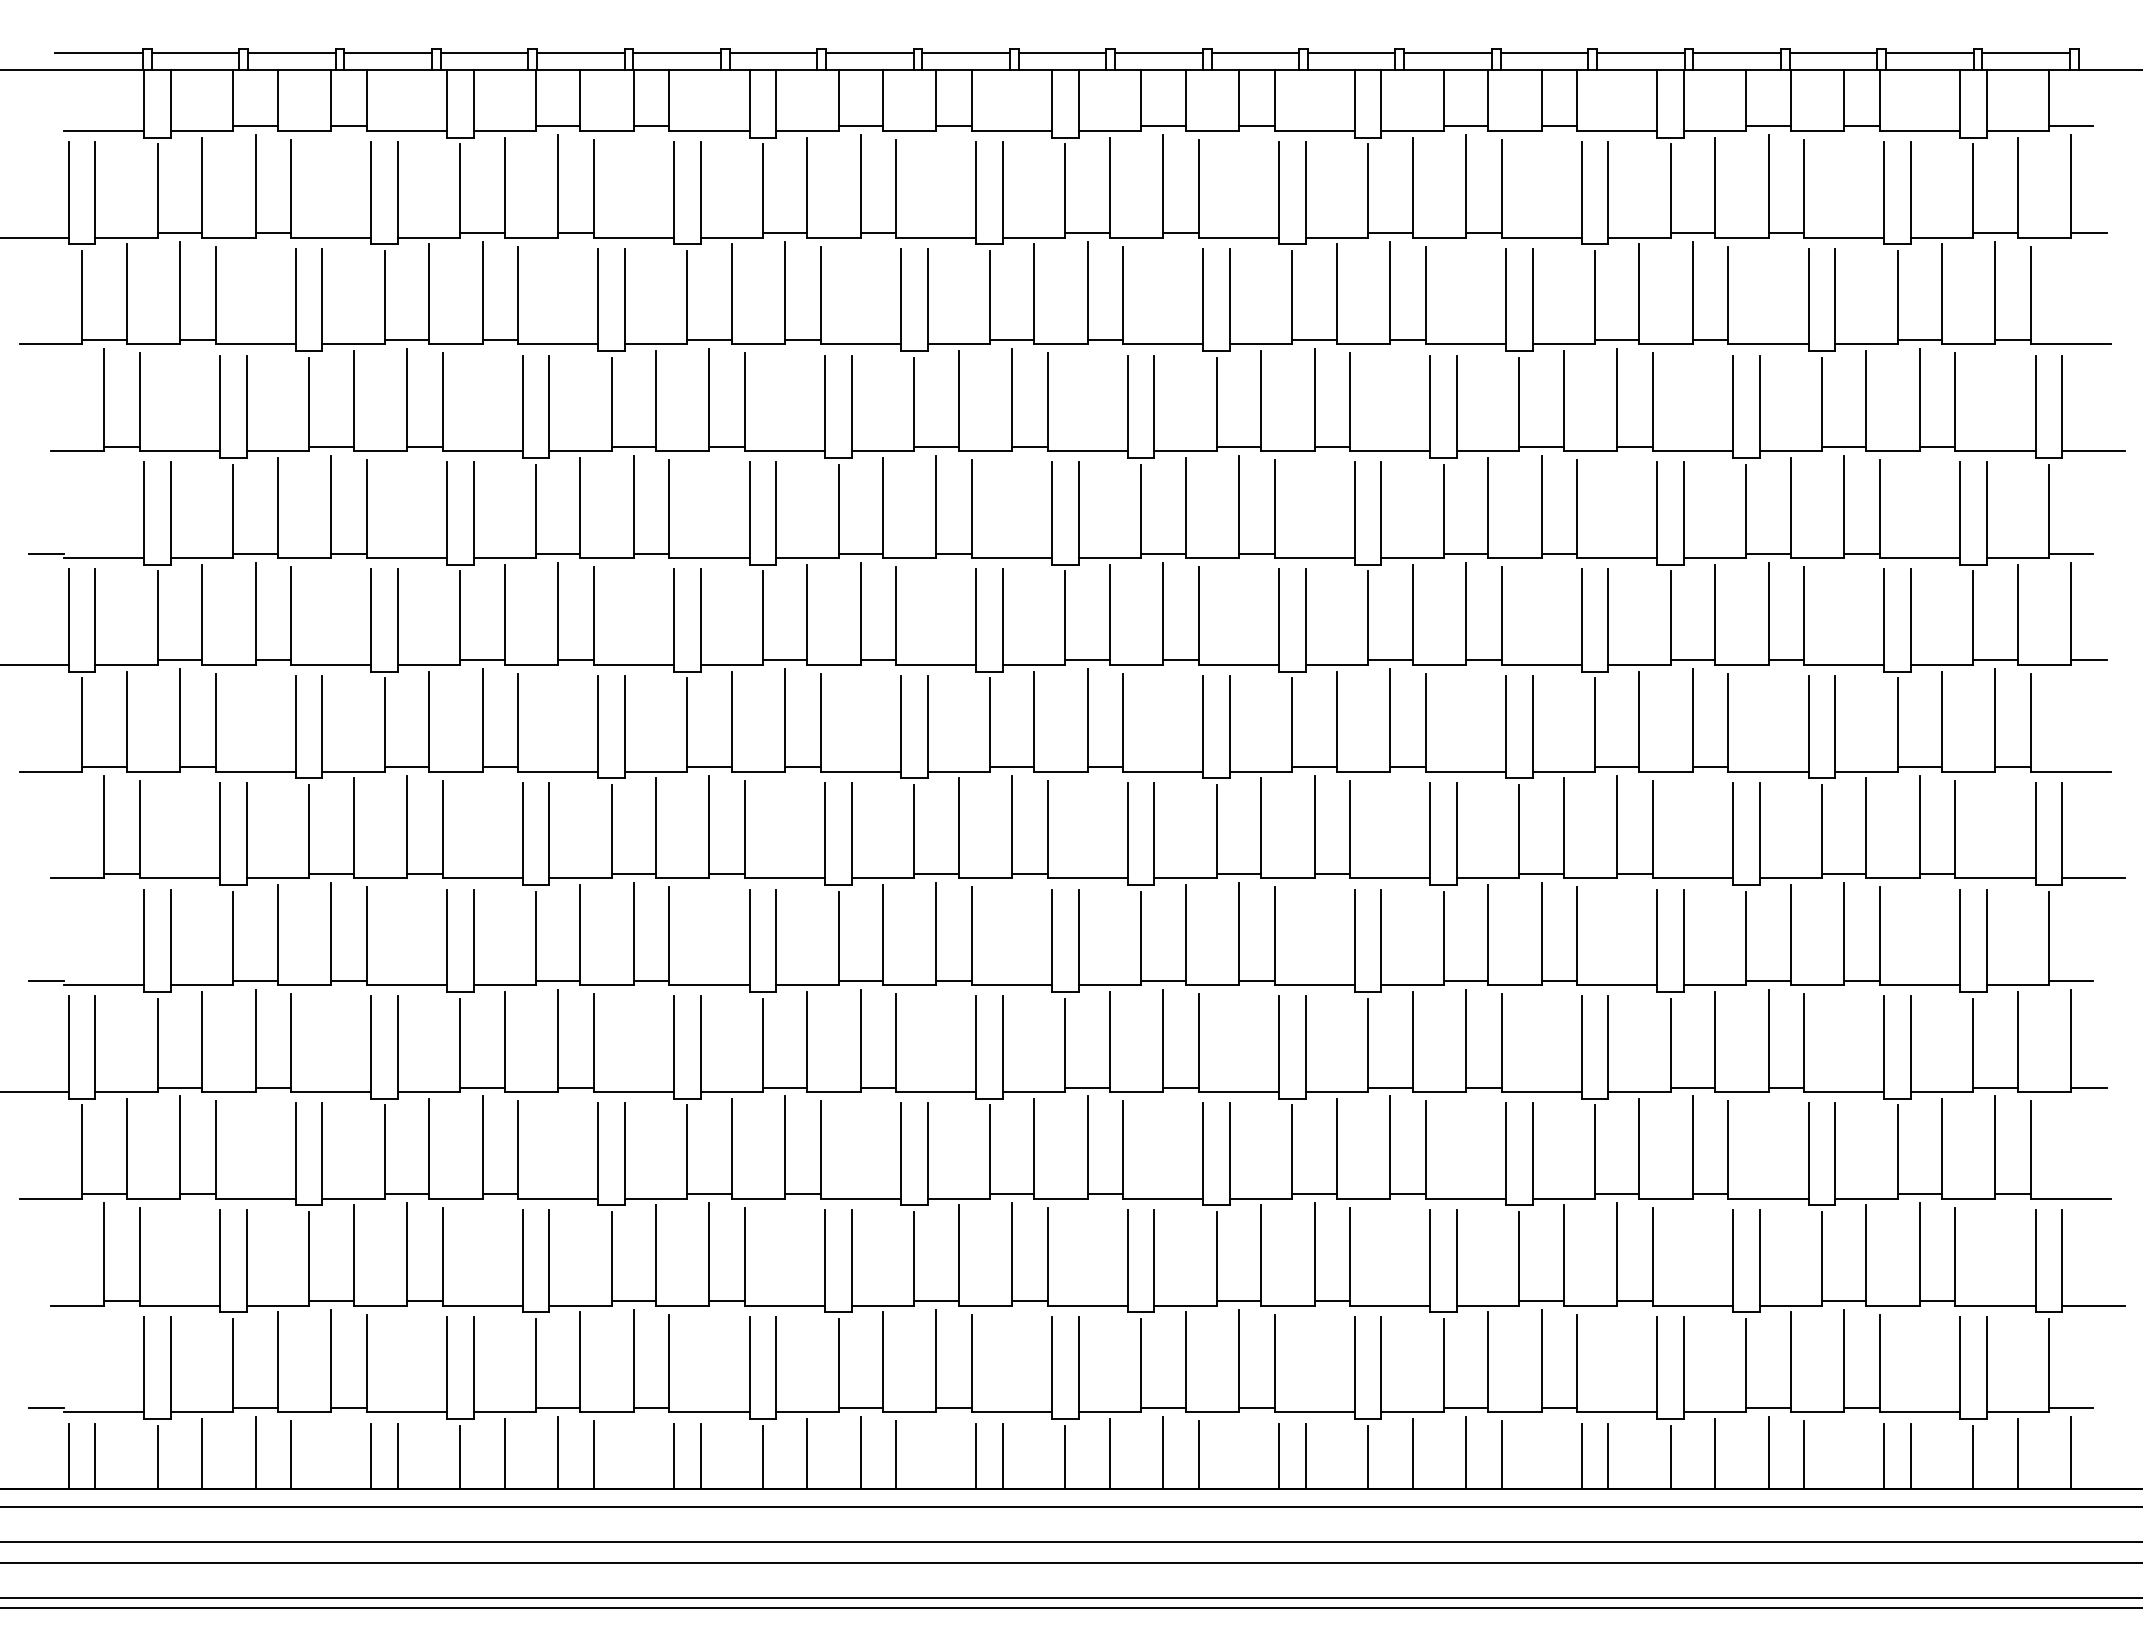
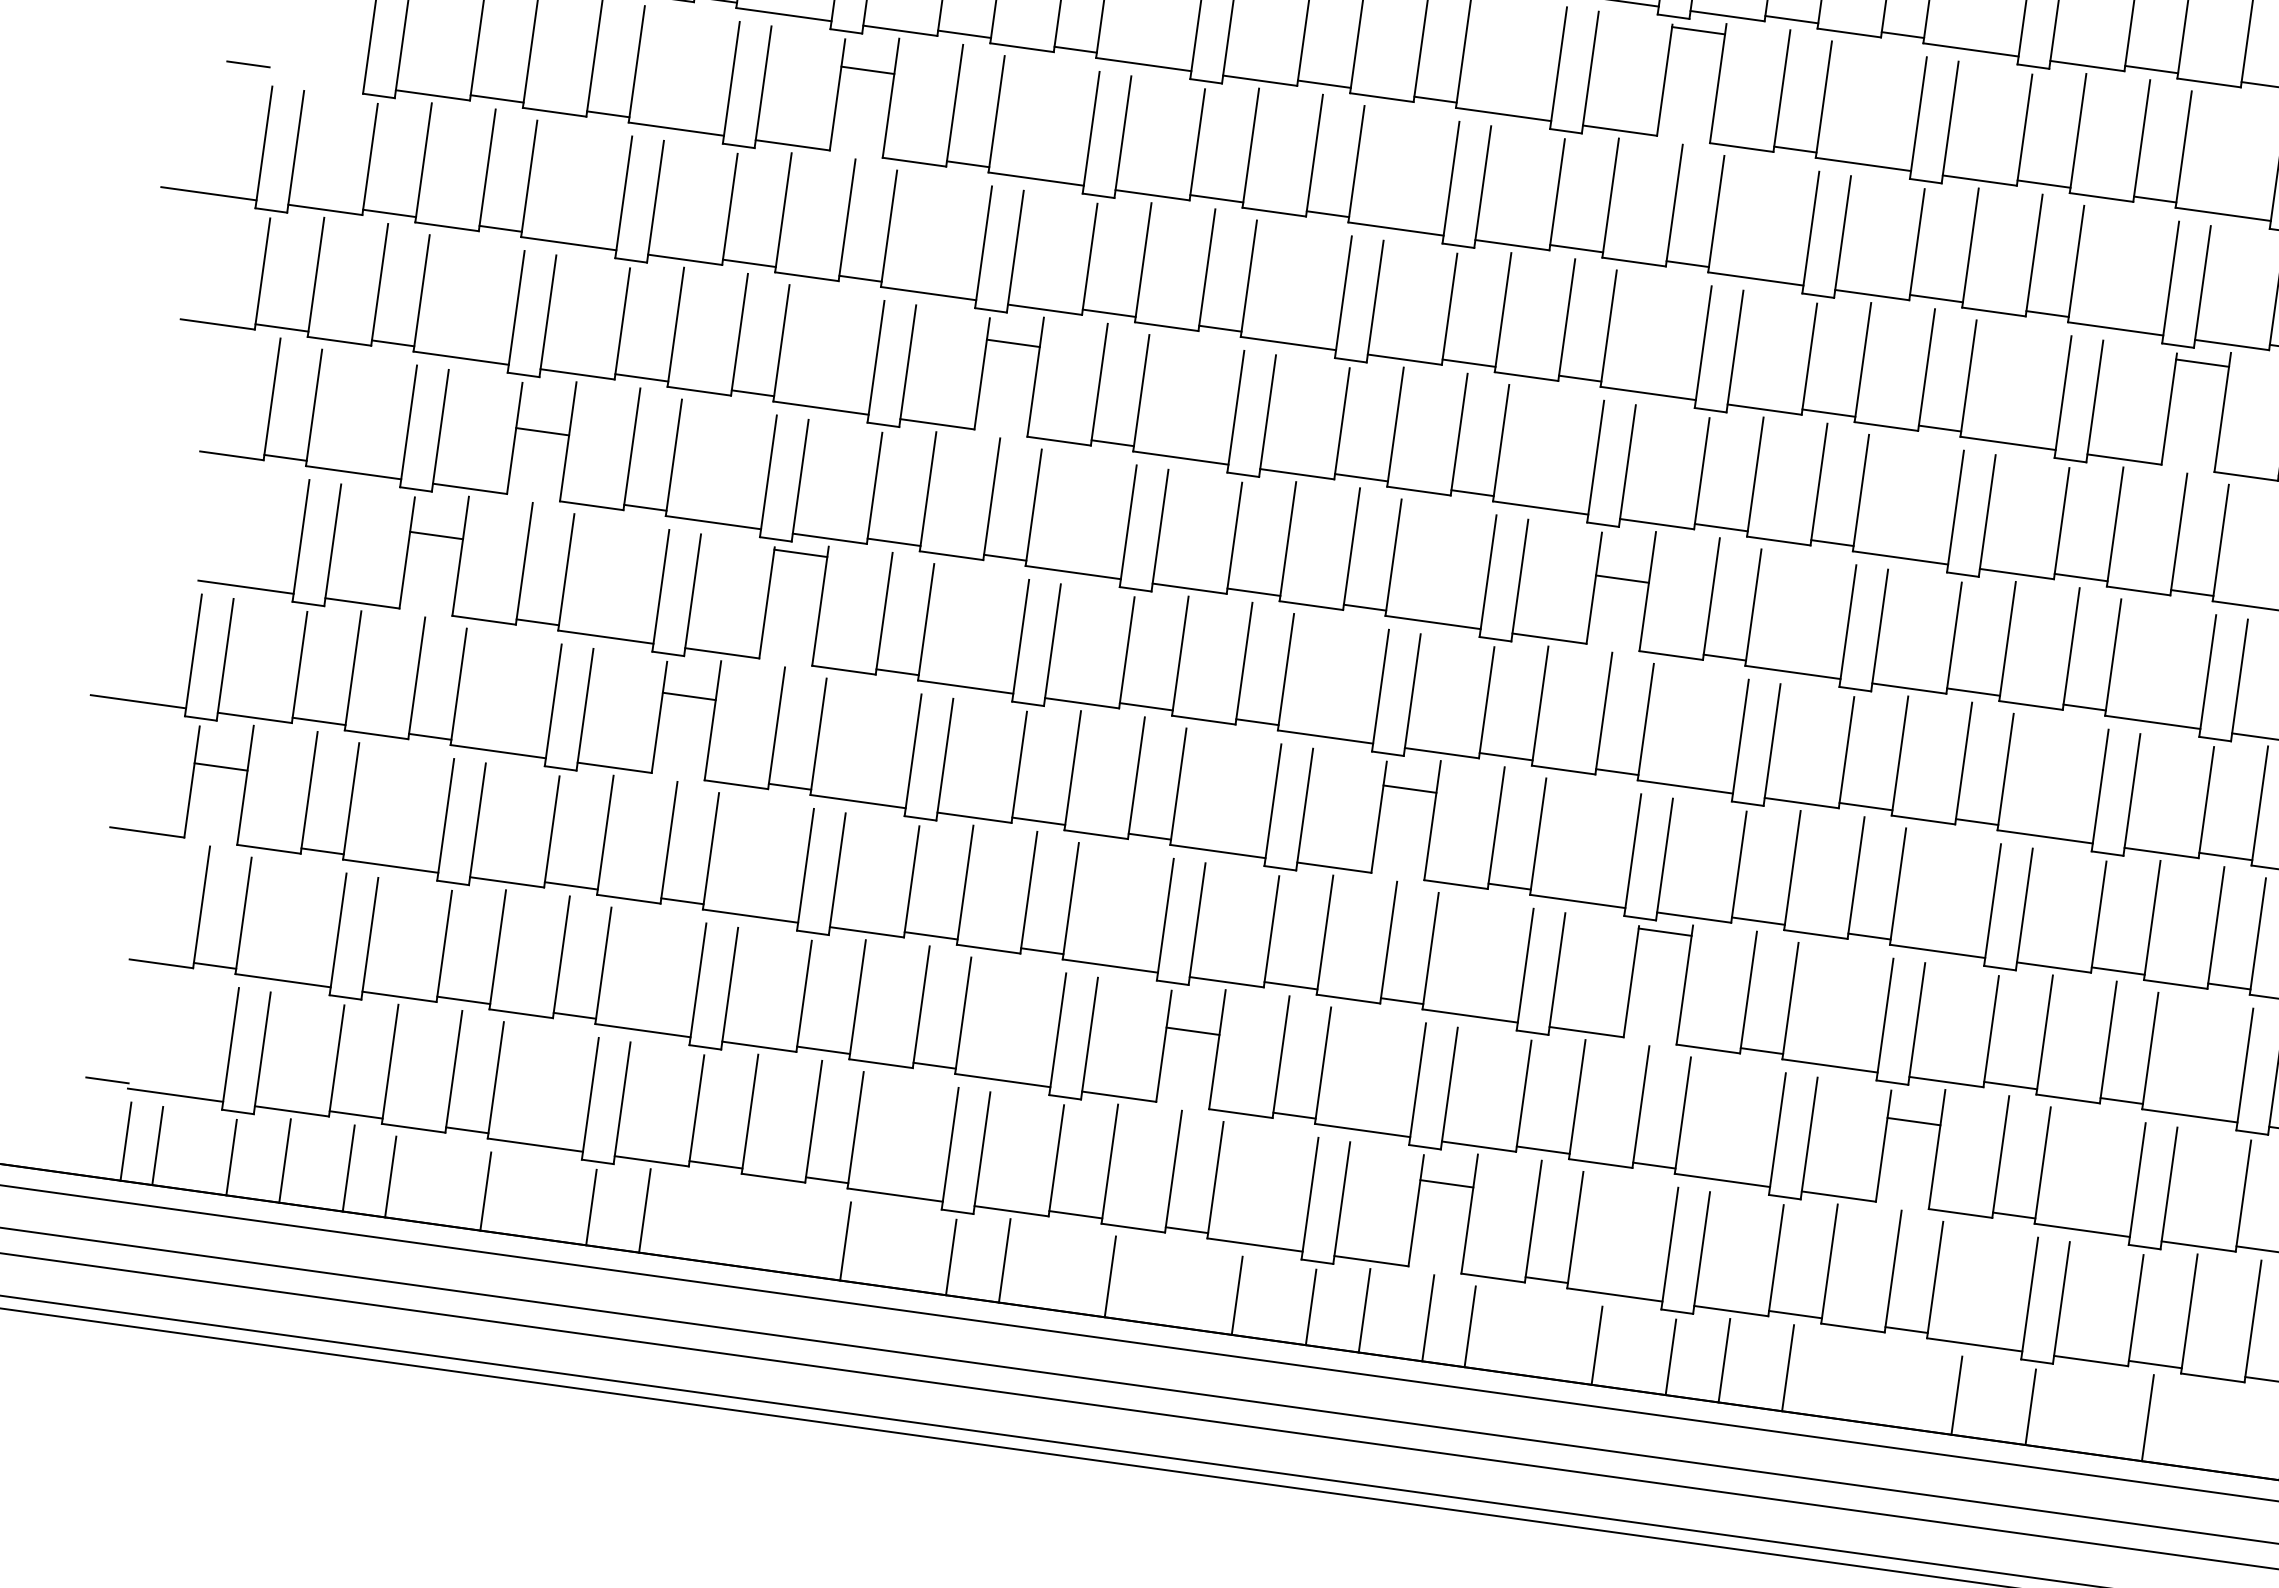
line: (1238, 446) -> (1698, 30), moved
line: (557, 553) -> (867, 70), moved
line: (104, 558) -> (316, 79), removed
line: (1692, 660) -> (2202, 363), moved
line: (709, 767) -> (1013, 343), moved
line: (331, 873) -> (543, 431), moved
line: (1238, 873) -> (1621, 578), moved
line: (46, 980) -> (178, 572), removed
line: (255, 980) -> (436, 535), moved
line: (557, 980) -> (800, 552), moved
line: (482, 1087) -> (689, 696), moved
line: (1087, 1087) -> (1409, 789), moved
line: (104, 1194) -> (221, 767), moved
line: (1314, 1194) -> (1664, 932), moved
line: (936, 1301) -> (1193, 1031), moved
line: (1541, 1301) -> (1913, 1122), moved
line: (1163, 1407) -> (1447, 1183), moved
line: (558, 1452) -> (709, 1217), removed
line: (860, 1452) -> (1068, 1267), removed
line: (1715, 1454) -> (2084, 1411), removed
line: (593, 1455) -> (750, 1227), removed
line: (1501, 1455) -> (1829, 1377), removed
line: (1804, 1455) -> (2190, 1427), removed
line: (398, 1456) -> (518, 1196), removed
line: (700, 1456) -> (877, 1246), removed
line: (976, 1456) -> (1205, 1291), removed
line: (1279, 1456) -> (1565, 1341), removed
line: (1581, 1456) -> (1924, 1391), removed

